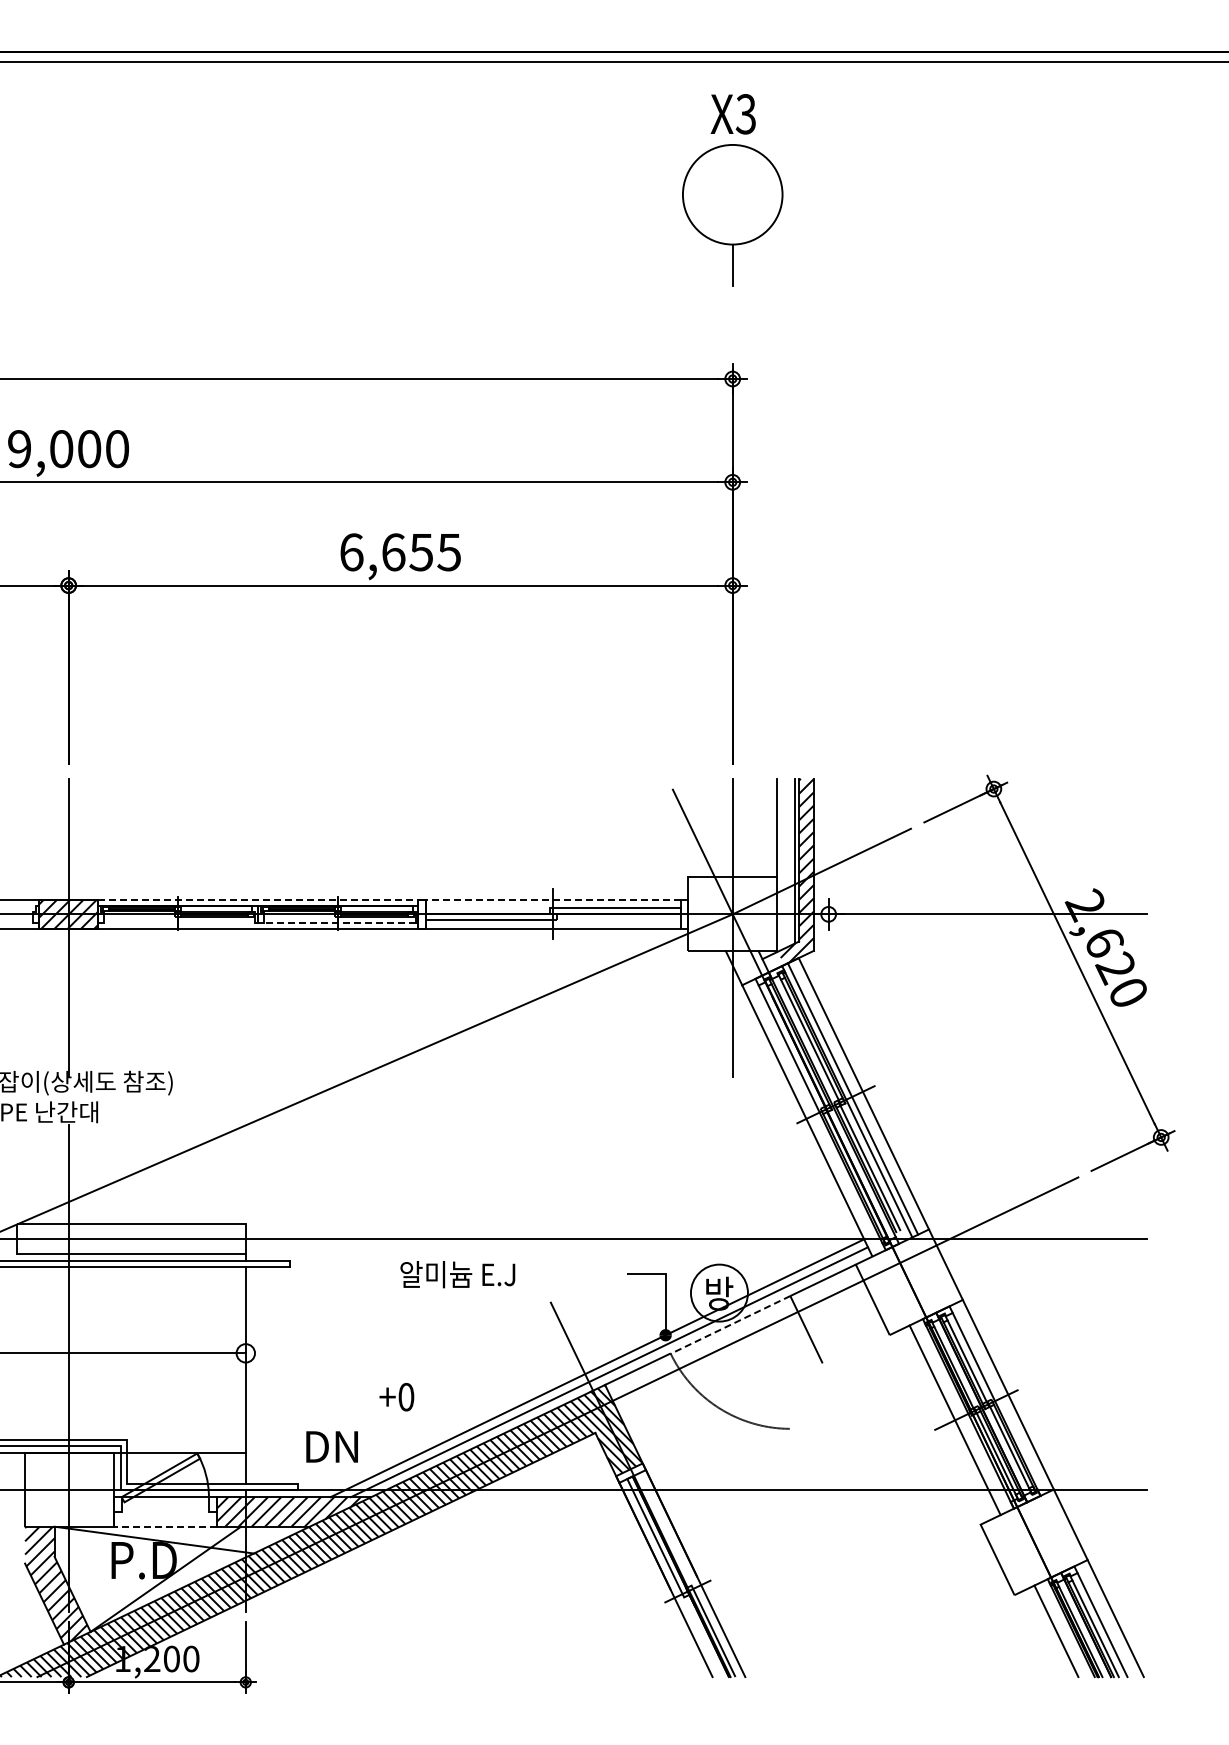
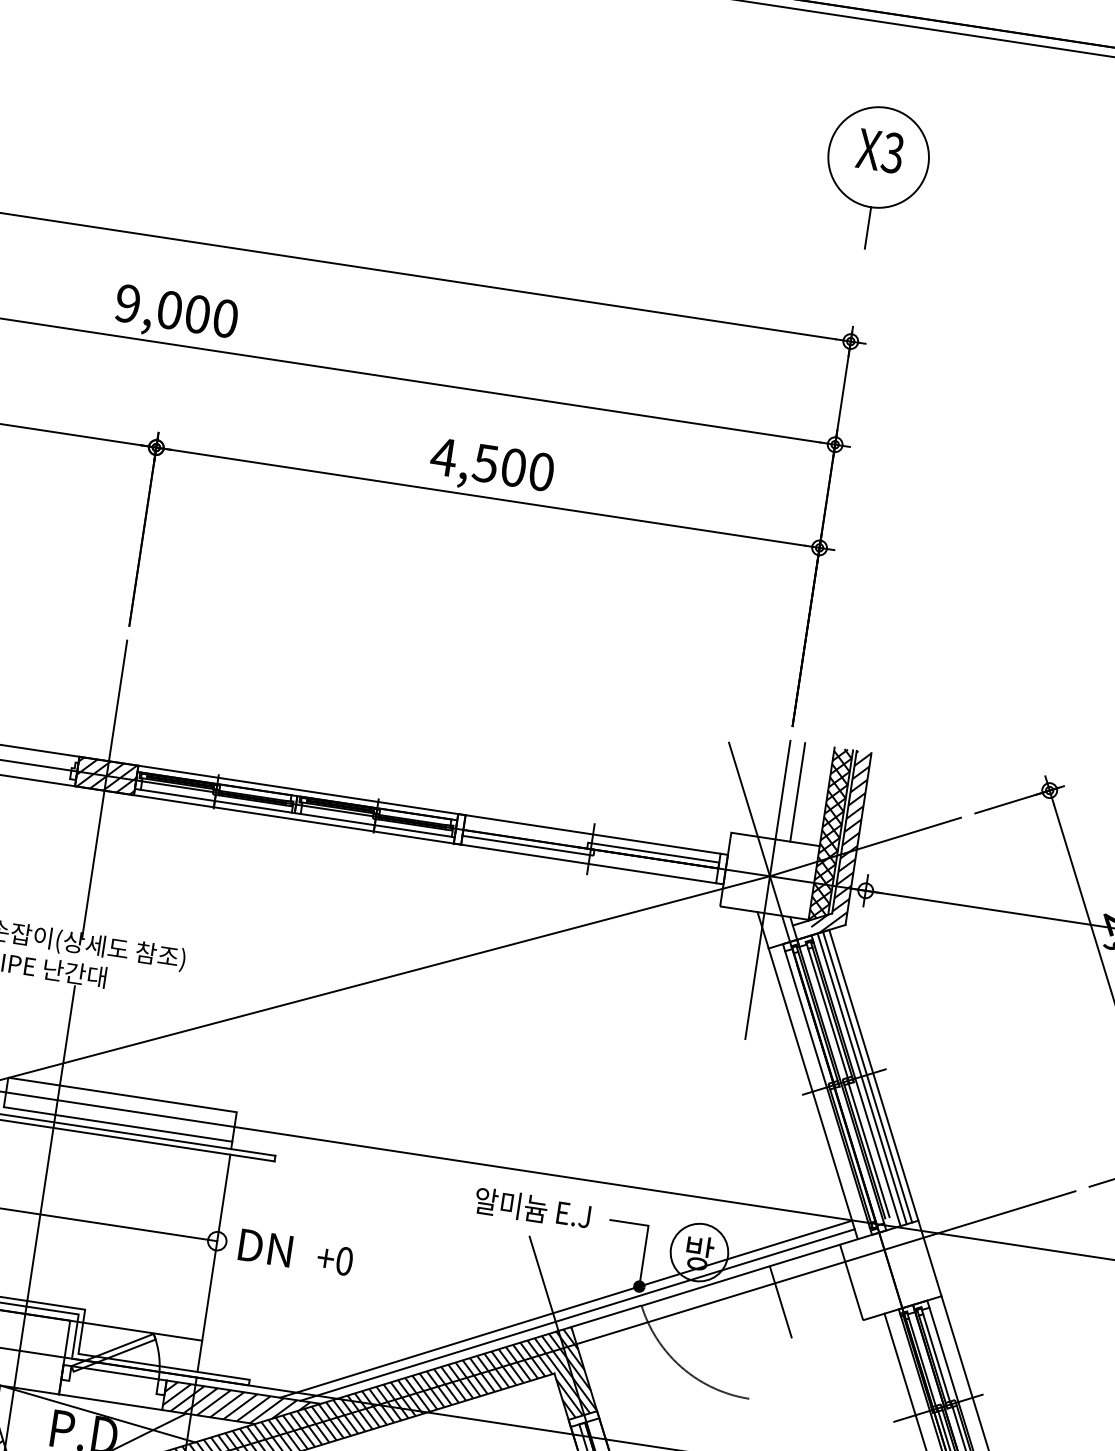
text: (732, 114) -> (879, 151), moved
text: (399, 552) -> (491, 464), 6,655 -> 4,500
line: (747, 827) -> (797, 791), added
hatch: (786, 864) -> (831, 834), added
line: (258, 899) -> (298, 789), dashed -> solid
line: (553, 899) -> (593, 834), dashed -> solid
line: (179, 922) -> (216, 800), added
line: (339, 922) -> (375, 825), dashed -> solid
line: (857, 1096) -> (867, 1077), added
text: (457, 1274) -> (532, 1208), moved
line: (730, 1325) -> (705, 1286), dashed -> solid
text: (396, 1397) -> (334, 1260), moved
text: (331, 1446) -> (265, 1247), moved
line: (165, 1526) -> (110, 1402), dashed -> solid

